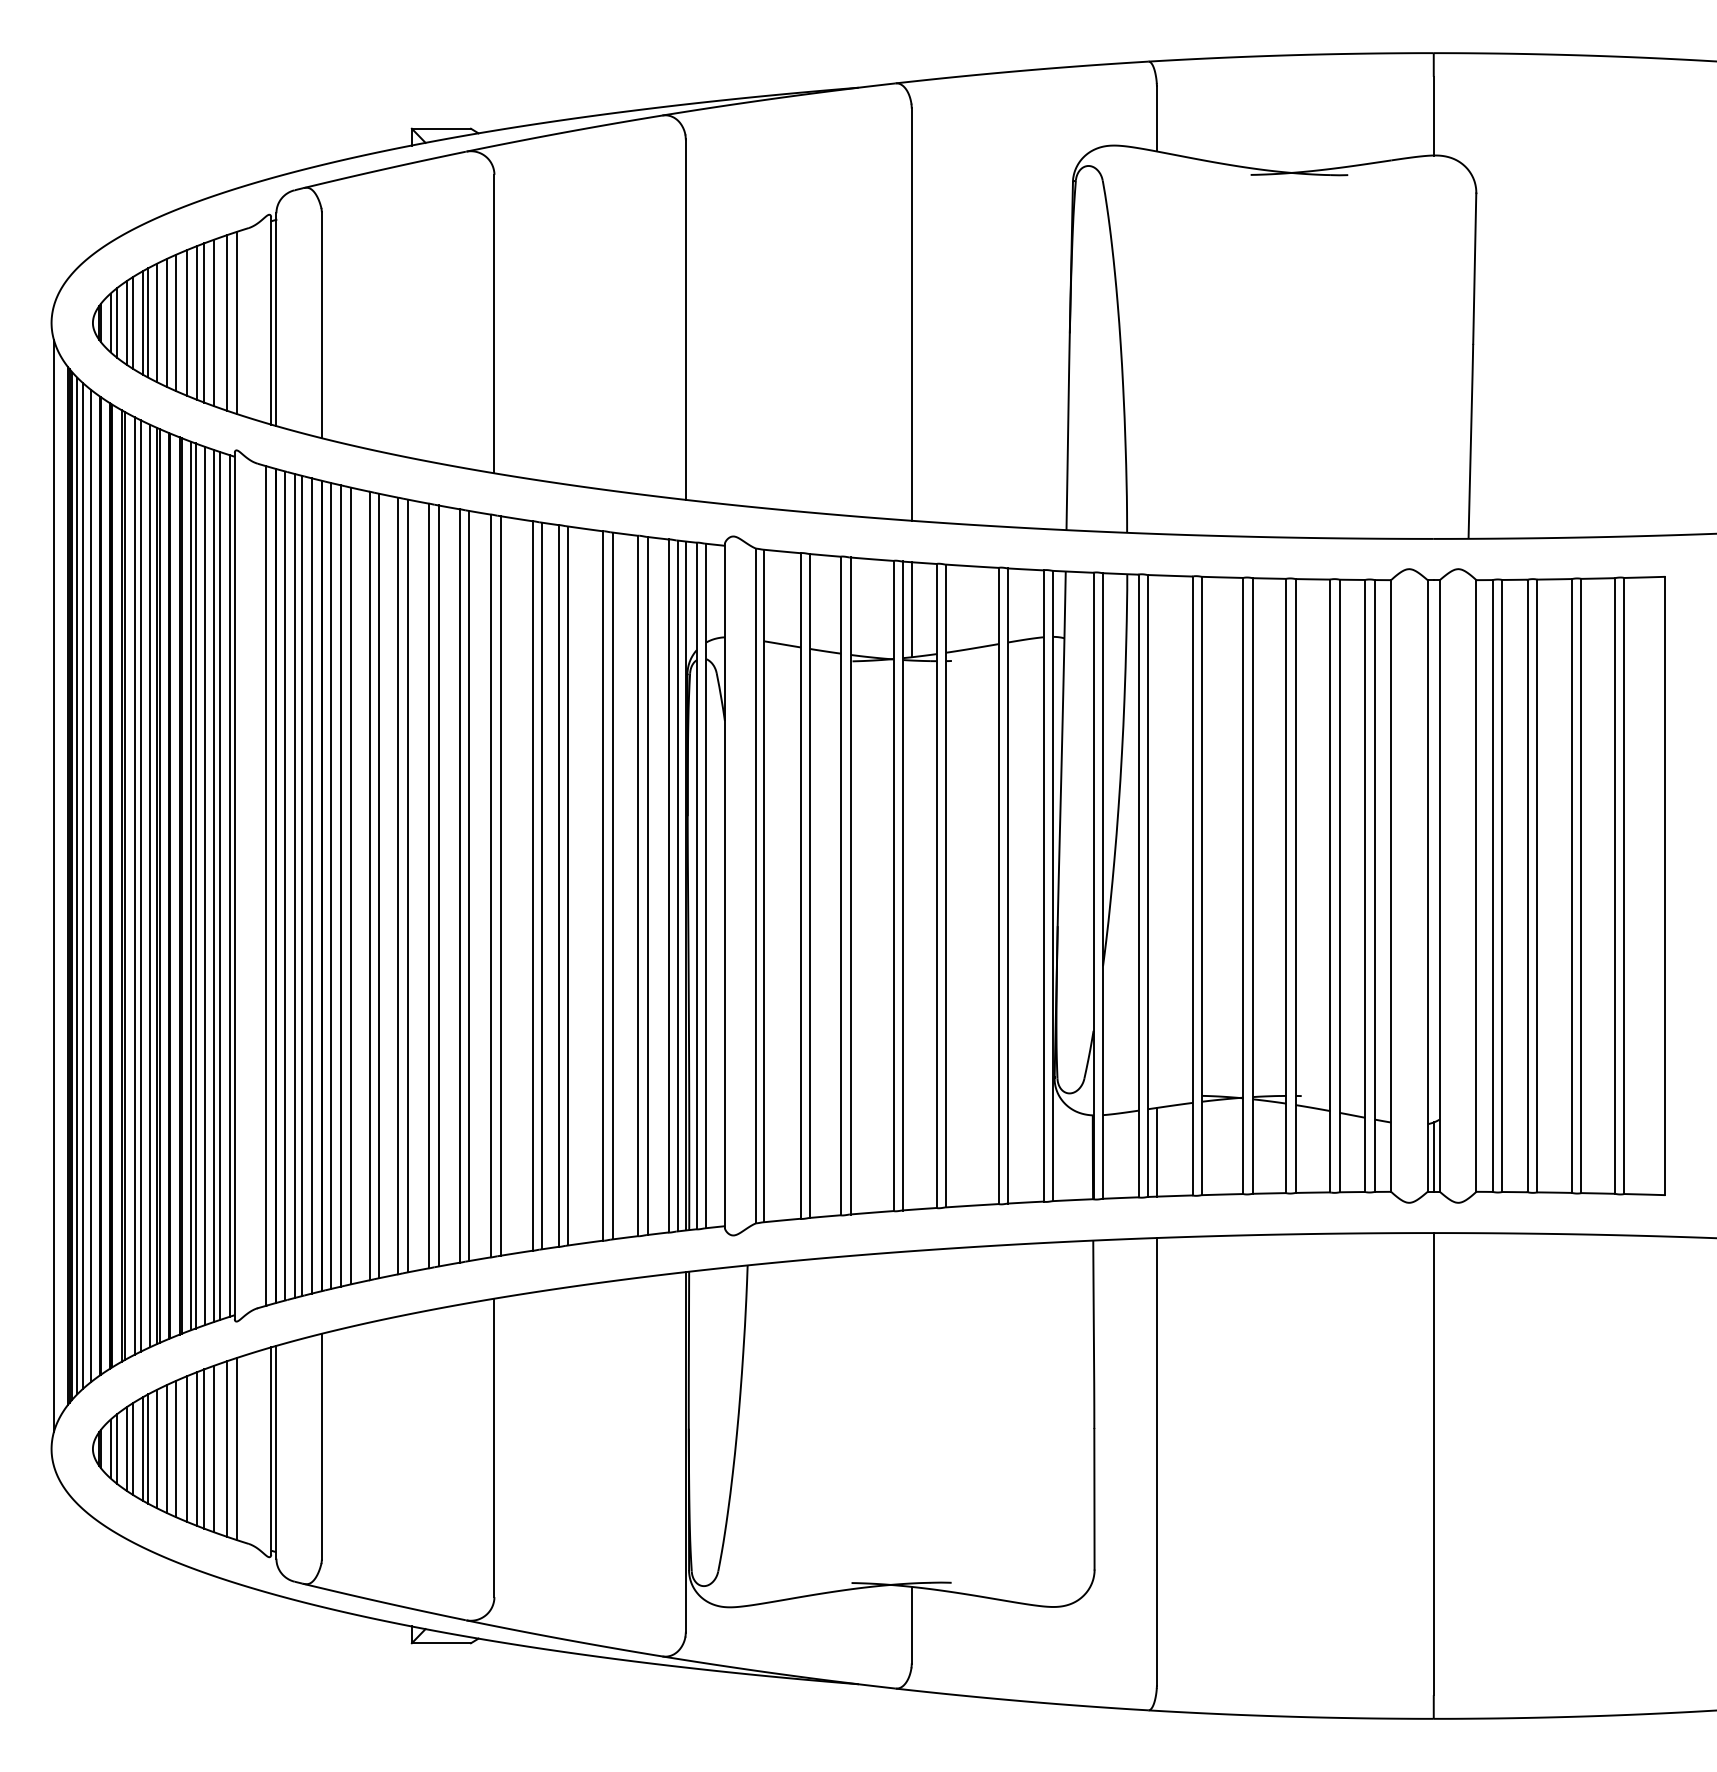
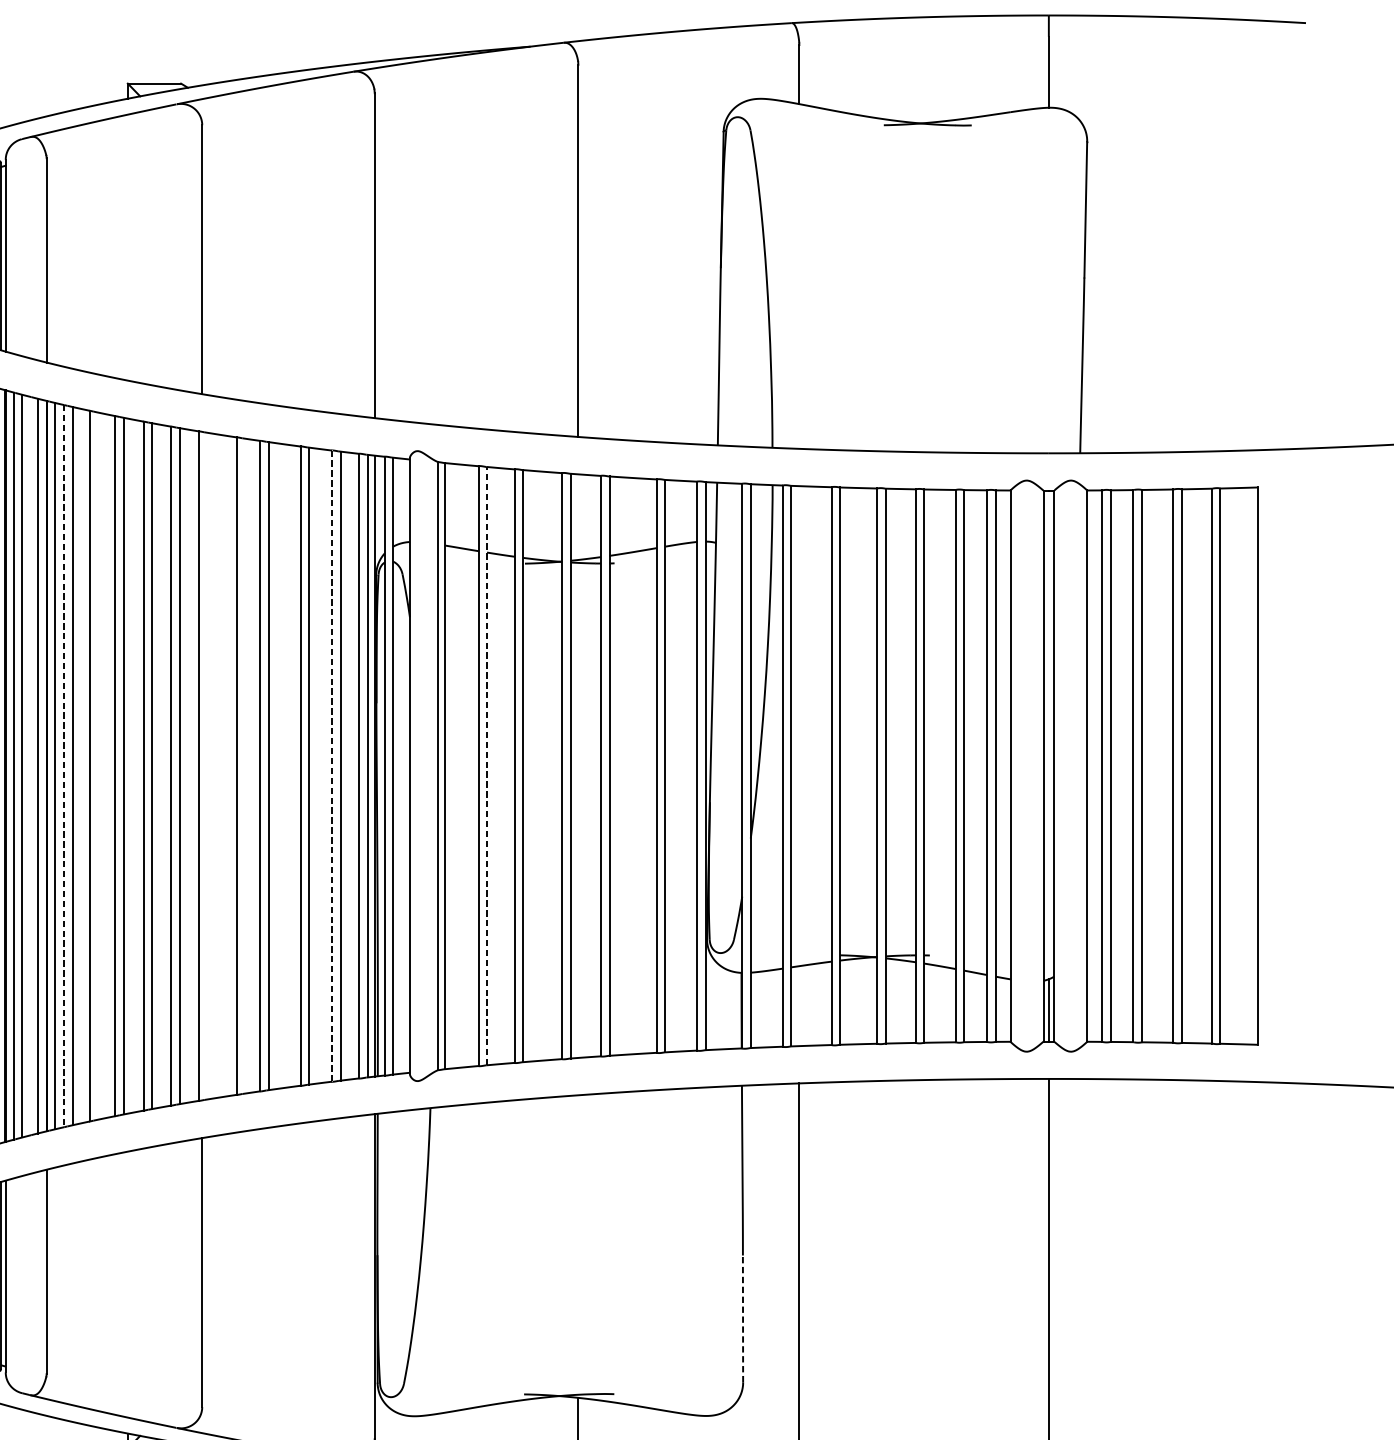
line: (911, 609) -> (578, 516), removed
line: (302, 885) -> (29, 765), removed
line: (341, 885) -> (64, 765), solid -> dashed
line: (379, 885) -> (98, 765), removed
line: (500, 885) -> (207, 765), removed
line: (542, 885) -> (245, 765), removed
line: (810, 885) -> (487, 765), solid -> dashed
line: (638, 886) -> (332, 766), solid -> dashed
line: (1156, 1151) -> (798, 1005), removed
line: (1094, 1498) -> (743, 1318), solid -> dashed

